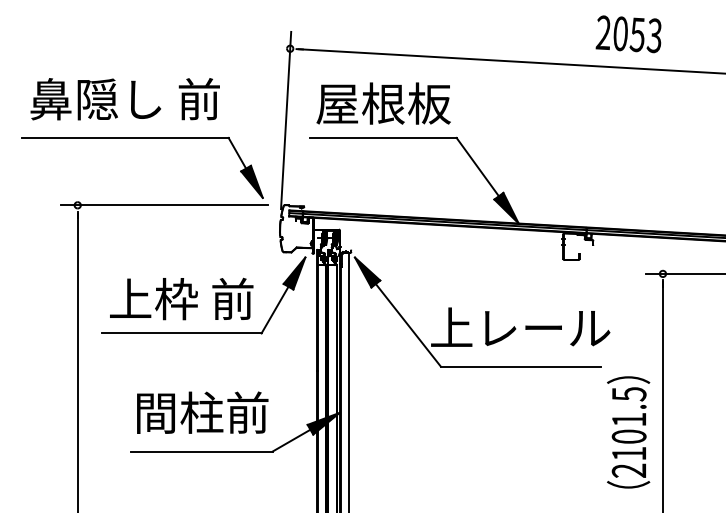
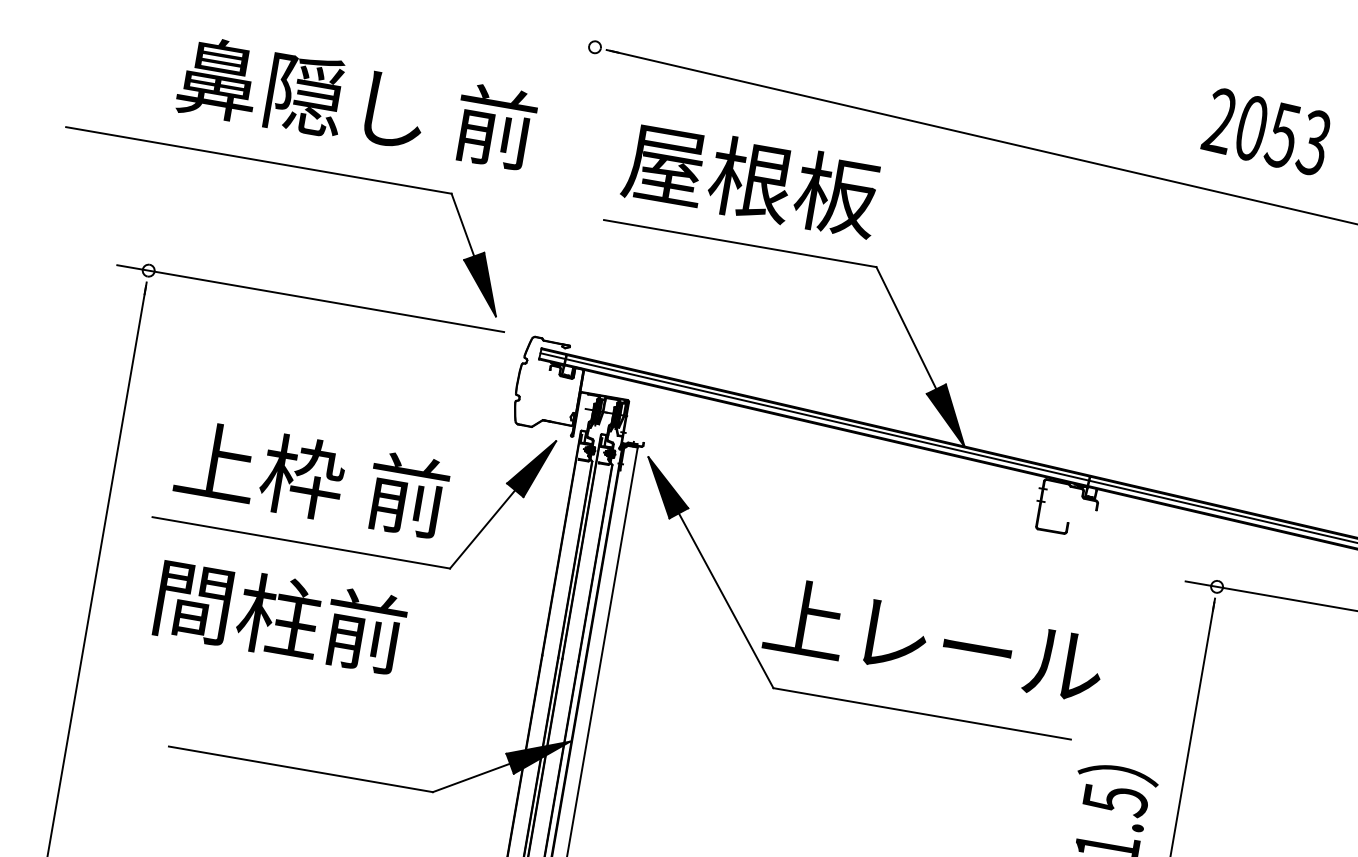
text: (628, 34) -> (1265, 132), moved
text: (124, 99) -> (355, 103), moved
line: (286, 120) -> (565, 179), removed
text: (202, 412) -> (280, 616), moved

